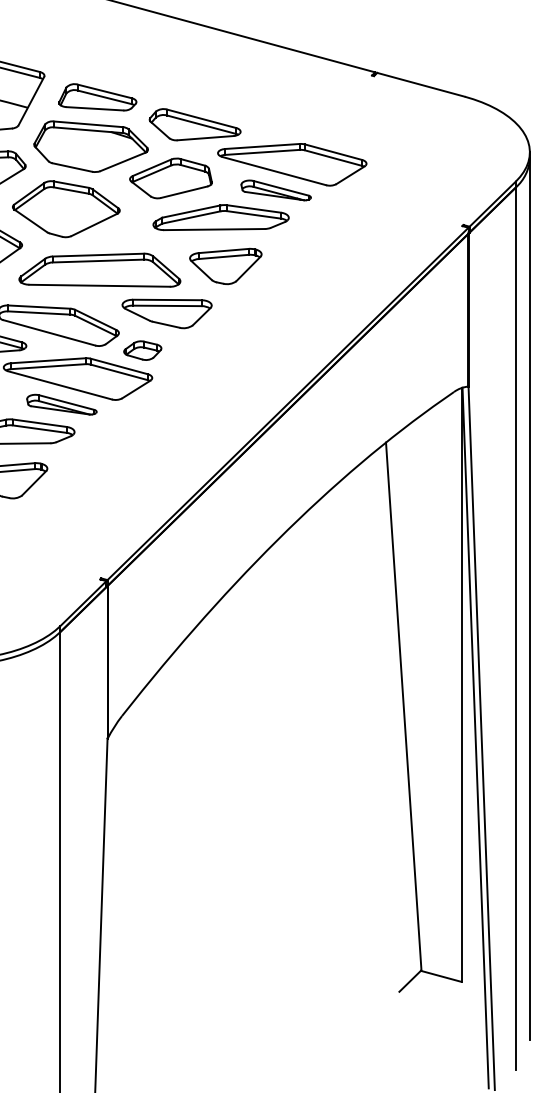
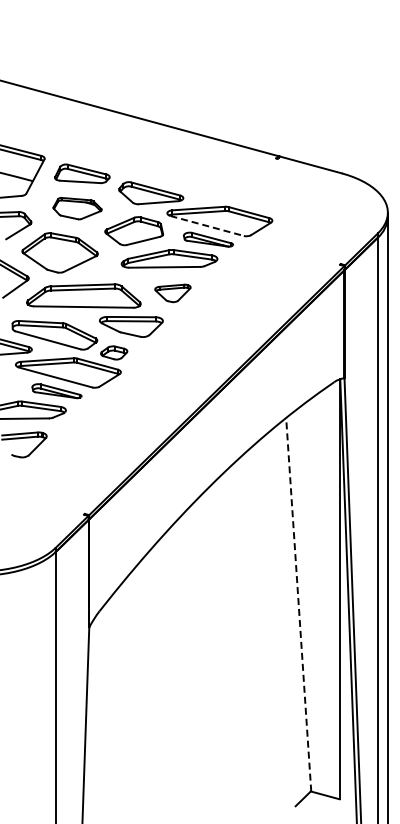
part: (90, 146) -> (77, 208), size x0.6
line: (274, 171) -> (207, 226), solid -> dashed
part: (225, 266) -> (172, 293), size x0.7
line: (403, 706) -> (298, 604), solid -> dashed

